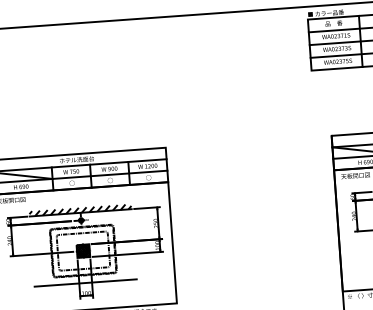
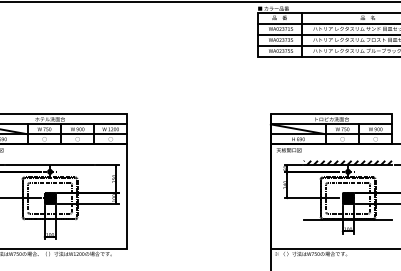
hatch: (79, 209) -> (49, 162), removed
line: (84, 282) -> (49, 225), removed

